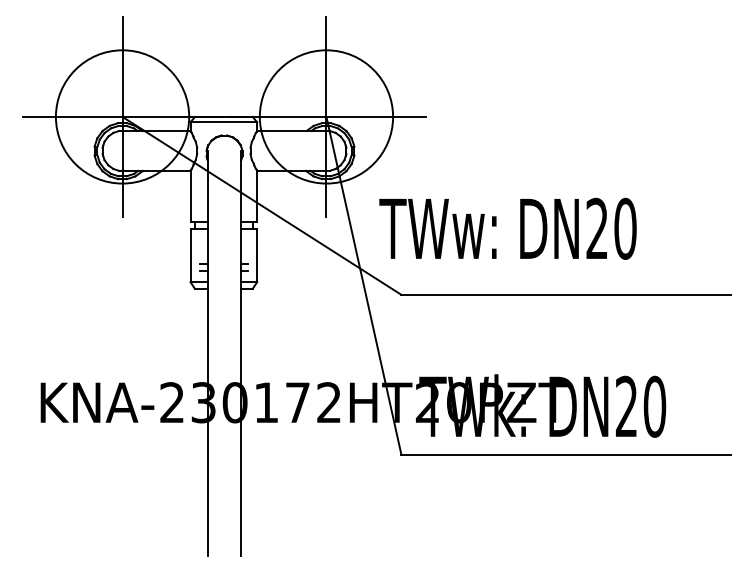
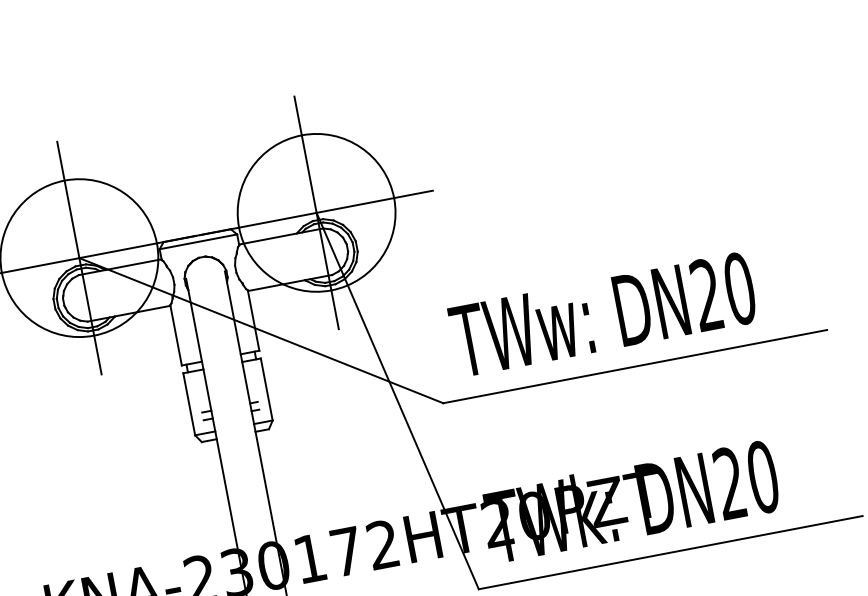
text: (507, 228) -> (602, 314), moved

